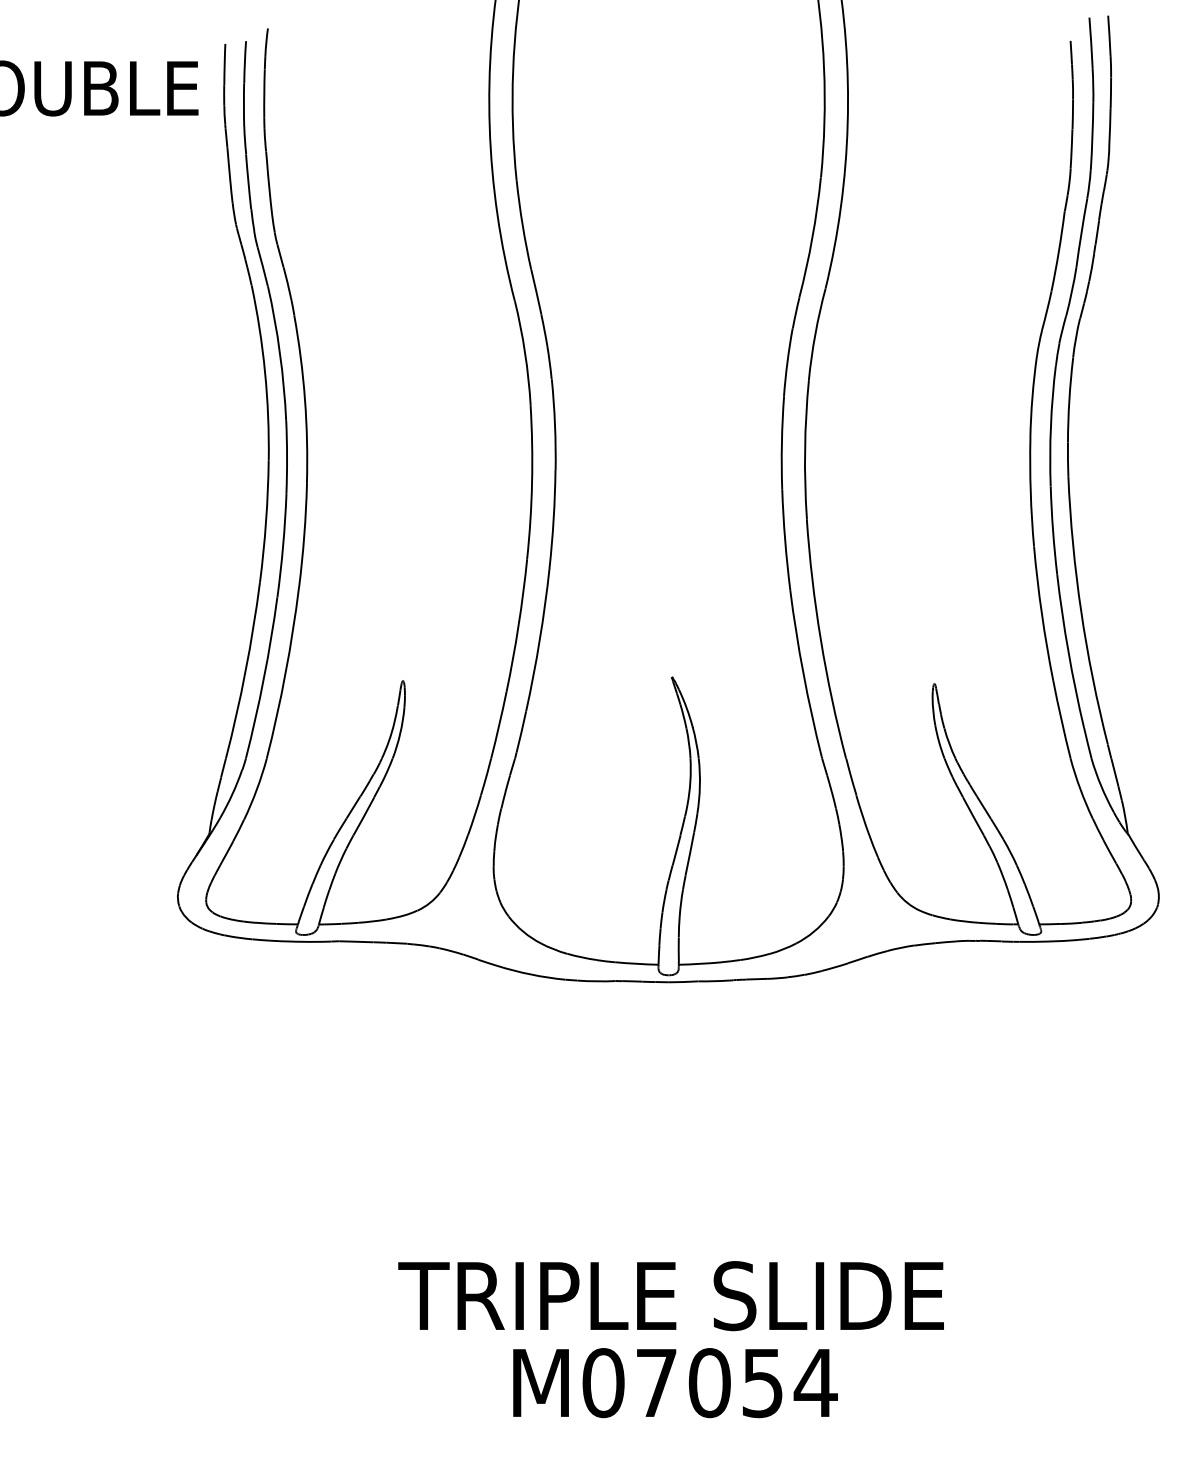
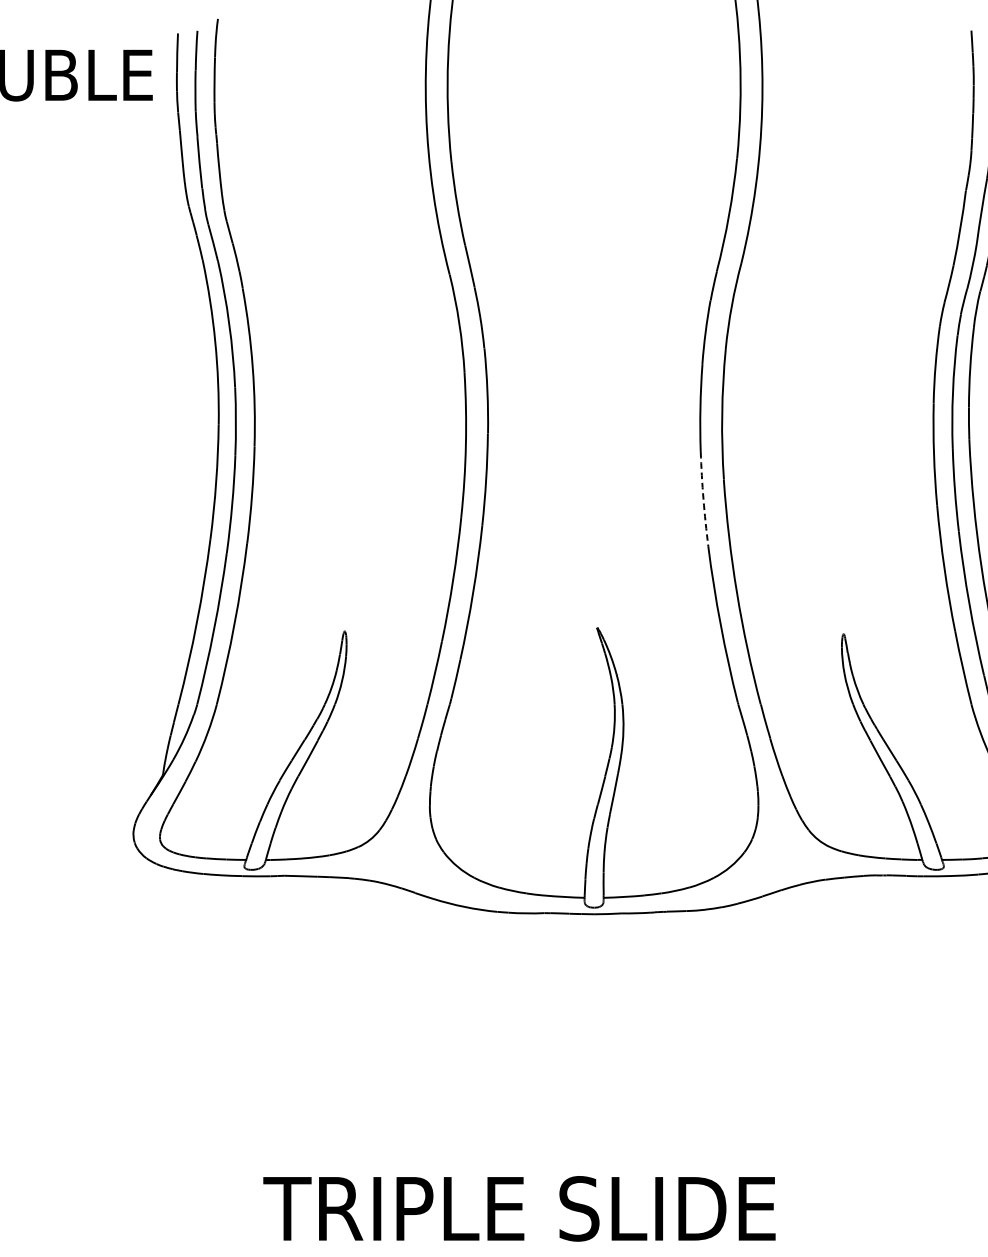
arc: (785, 540) -> (703, 499), solid -> dashed
text: (670, 1296) -> (518, 1209), moved

